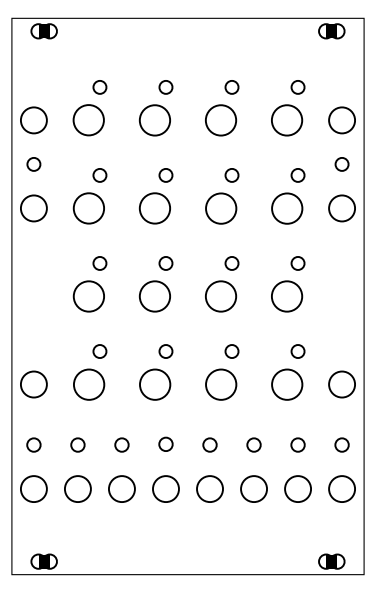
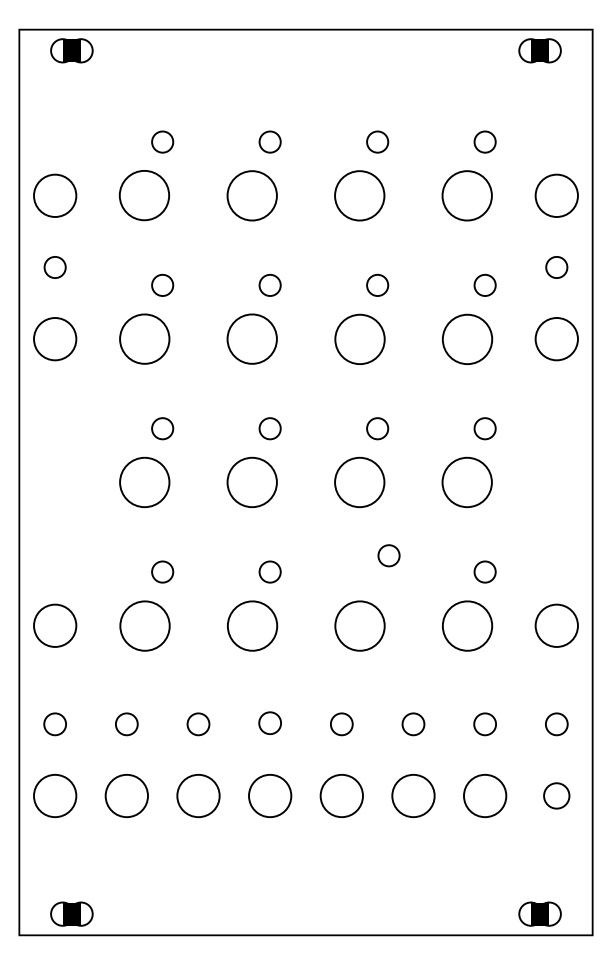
circle: (231, 351) -> (388, 555), moved
circle: (341, 488) -> (555, 795), size x0.6

